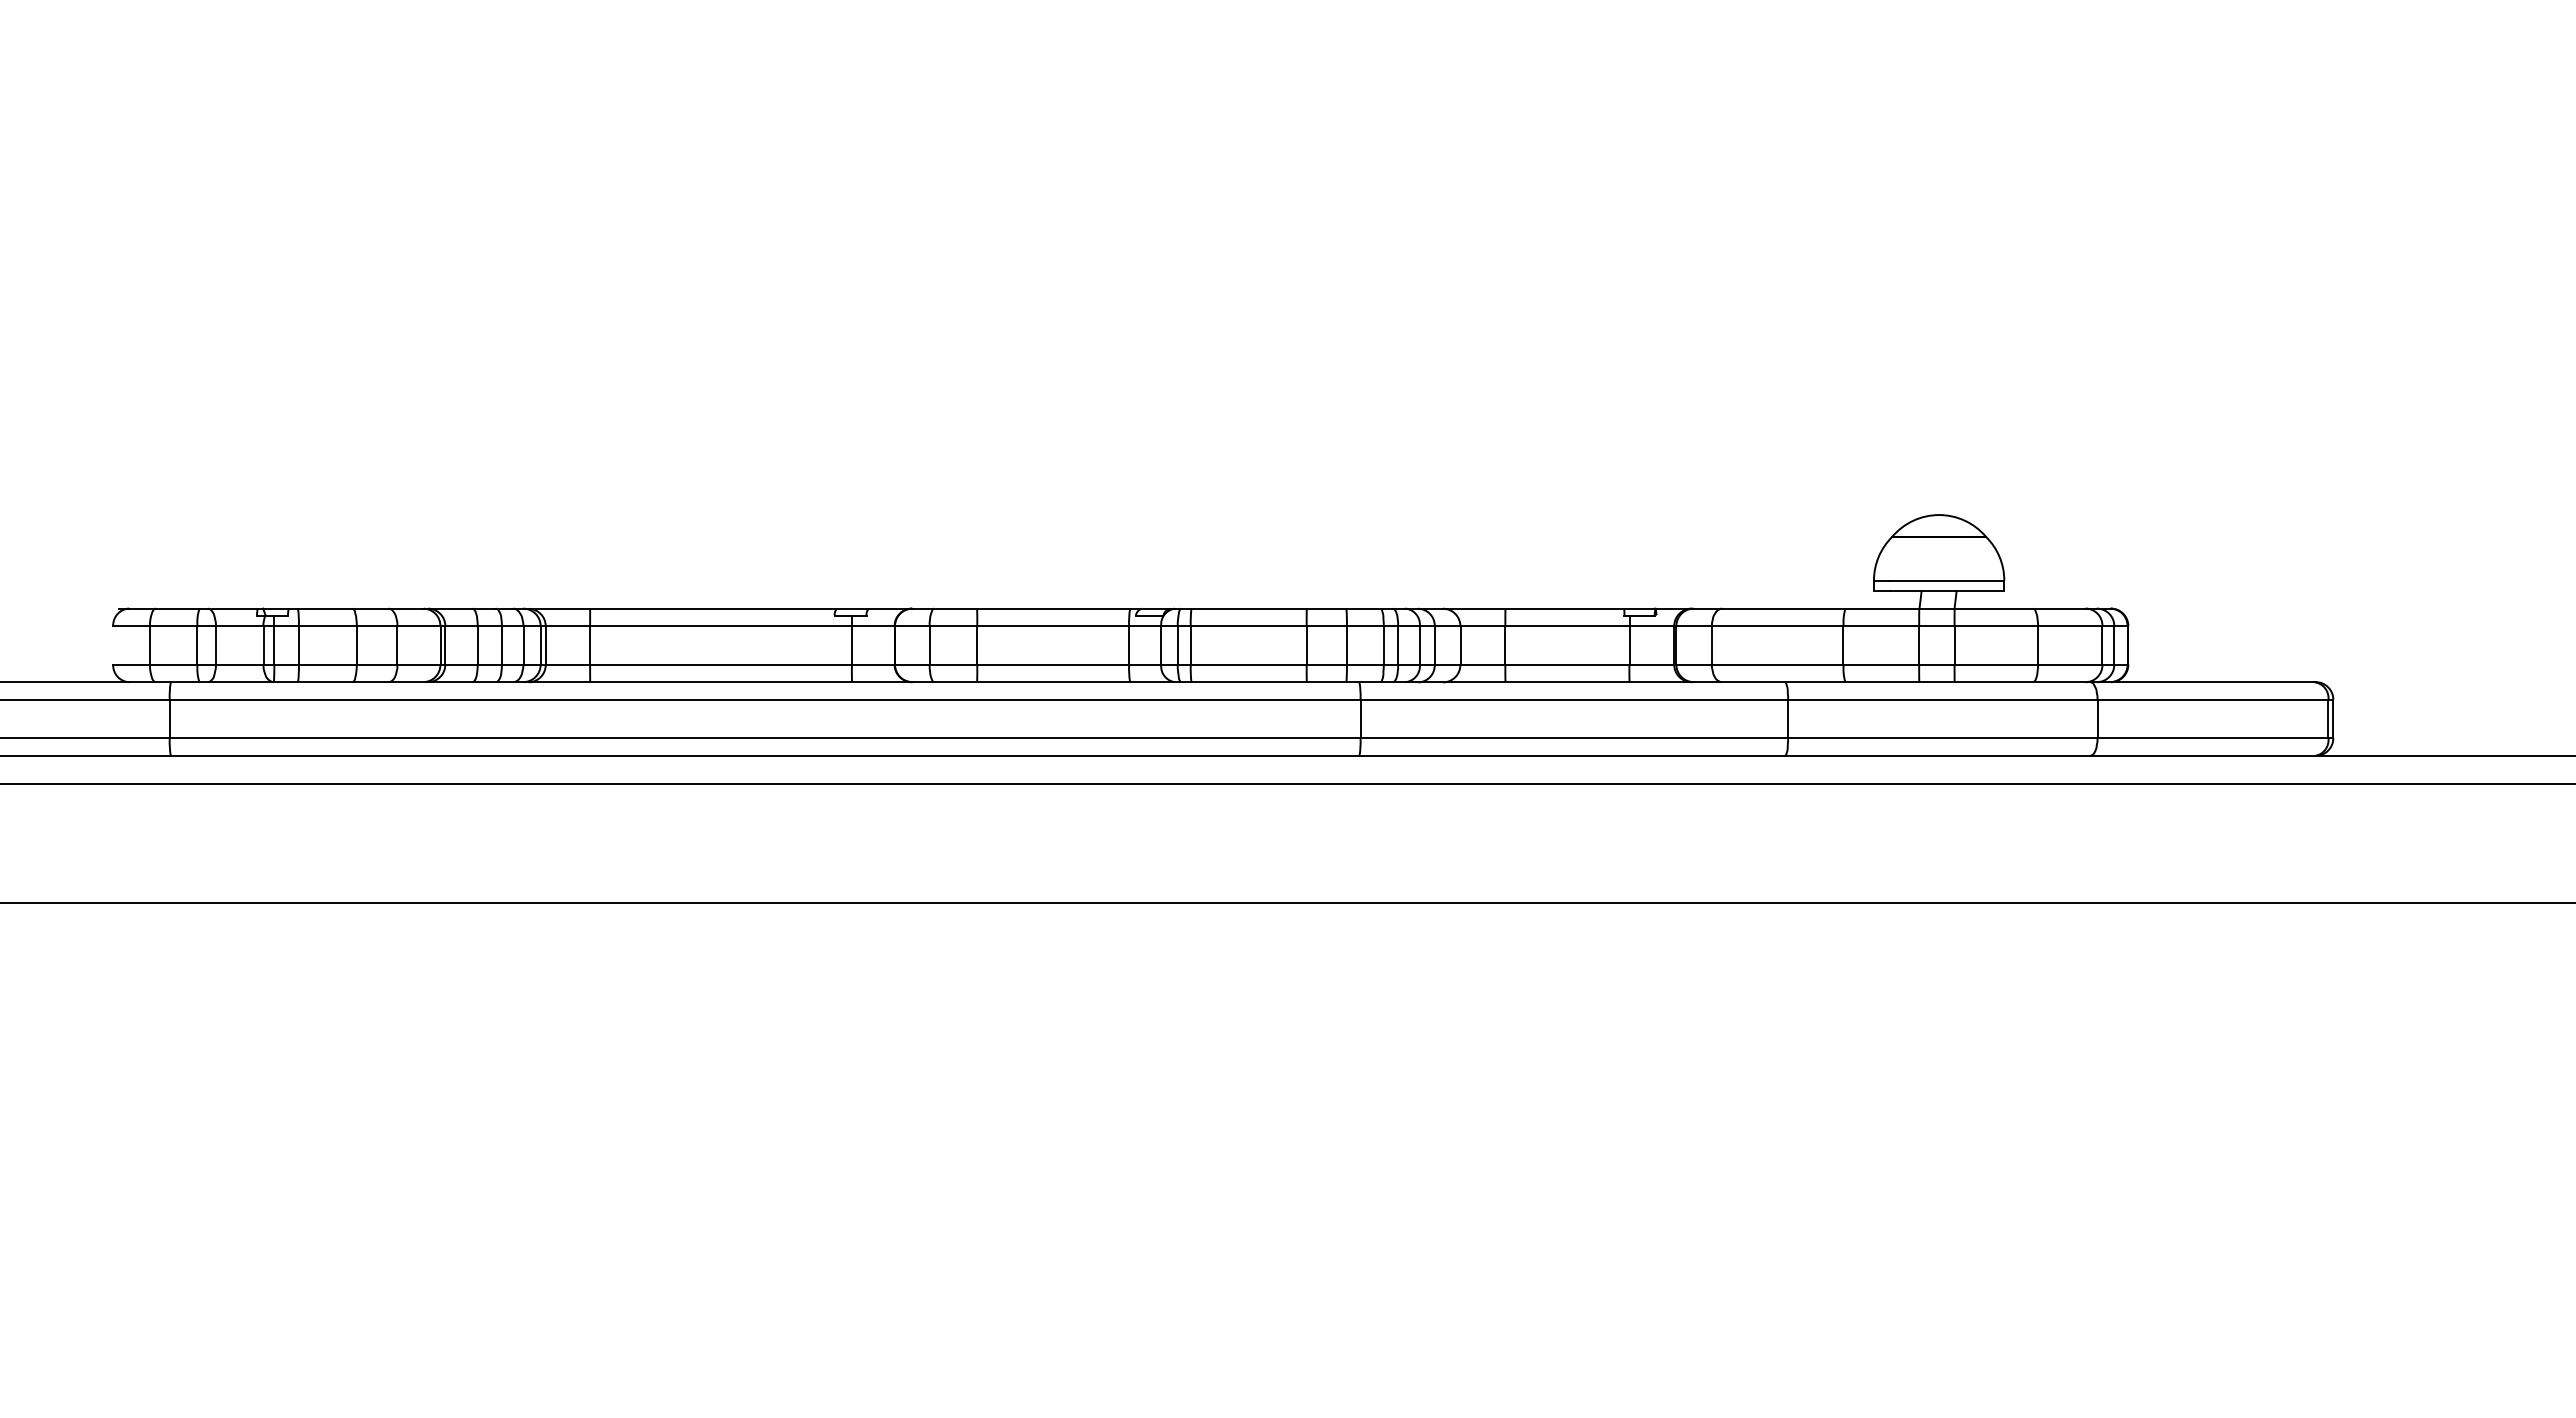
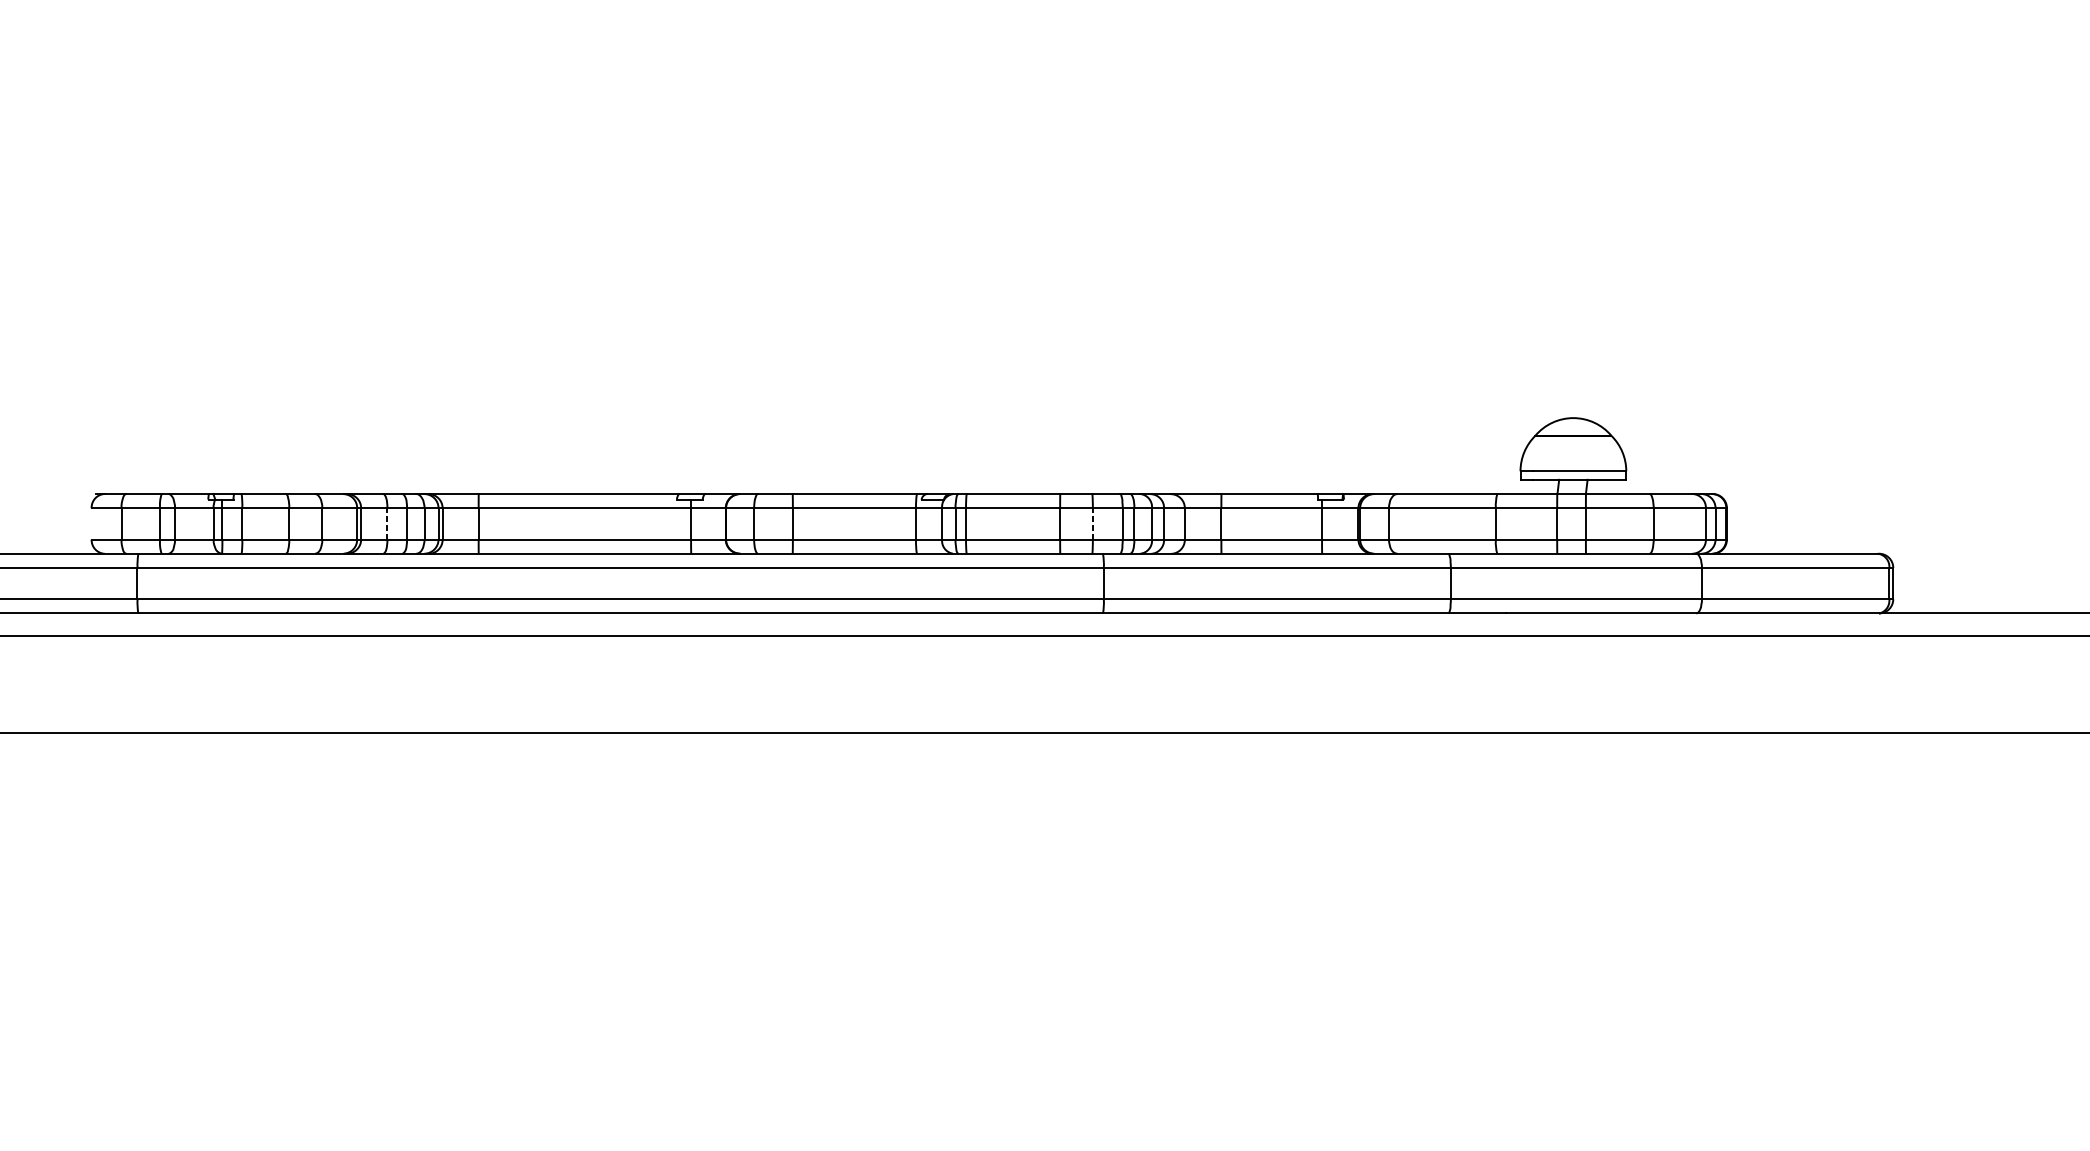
line: (477, 644) -> (387, 523), solid -> dashed
line: (1346, 644) -> (1092, 523), solid -> dashed

